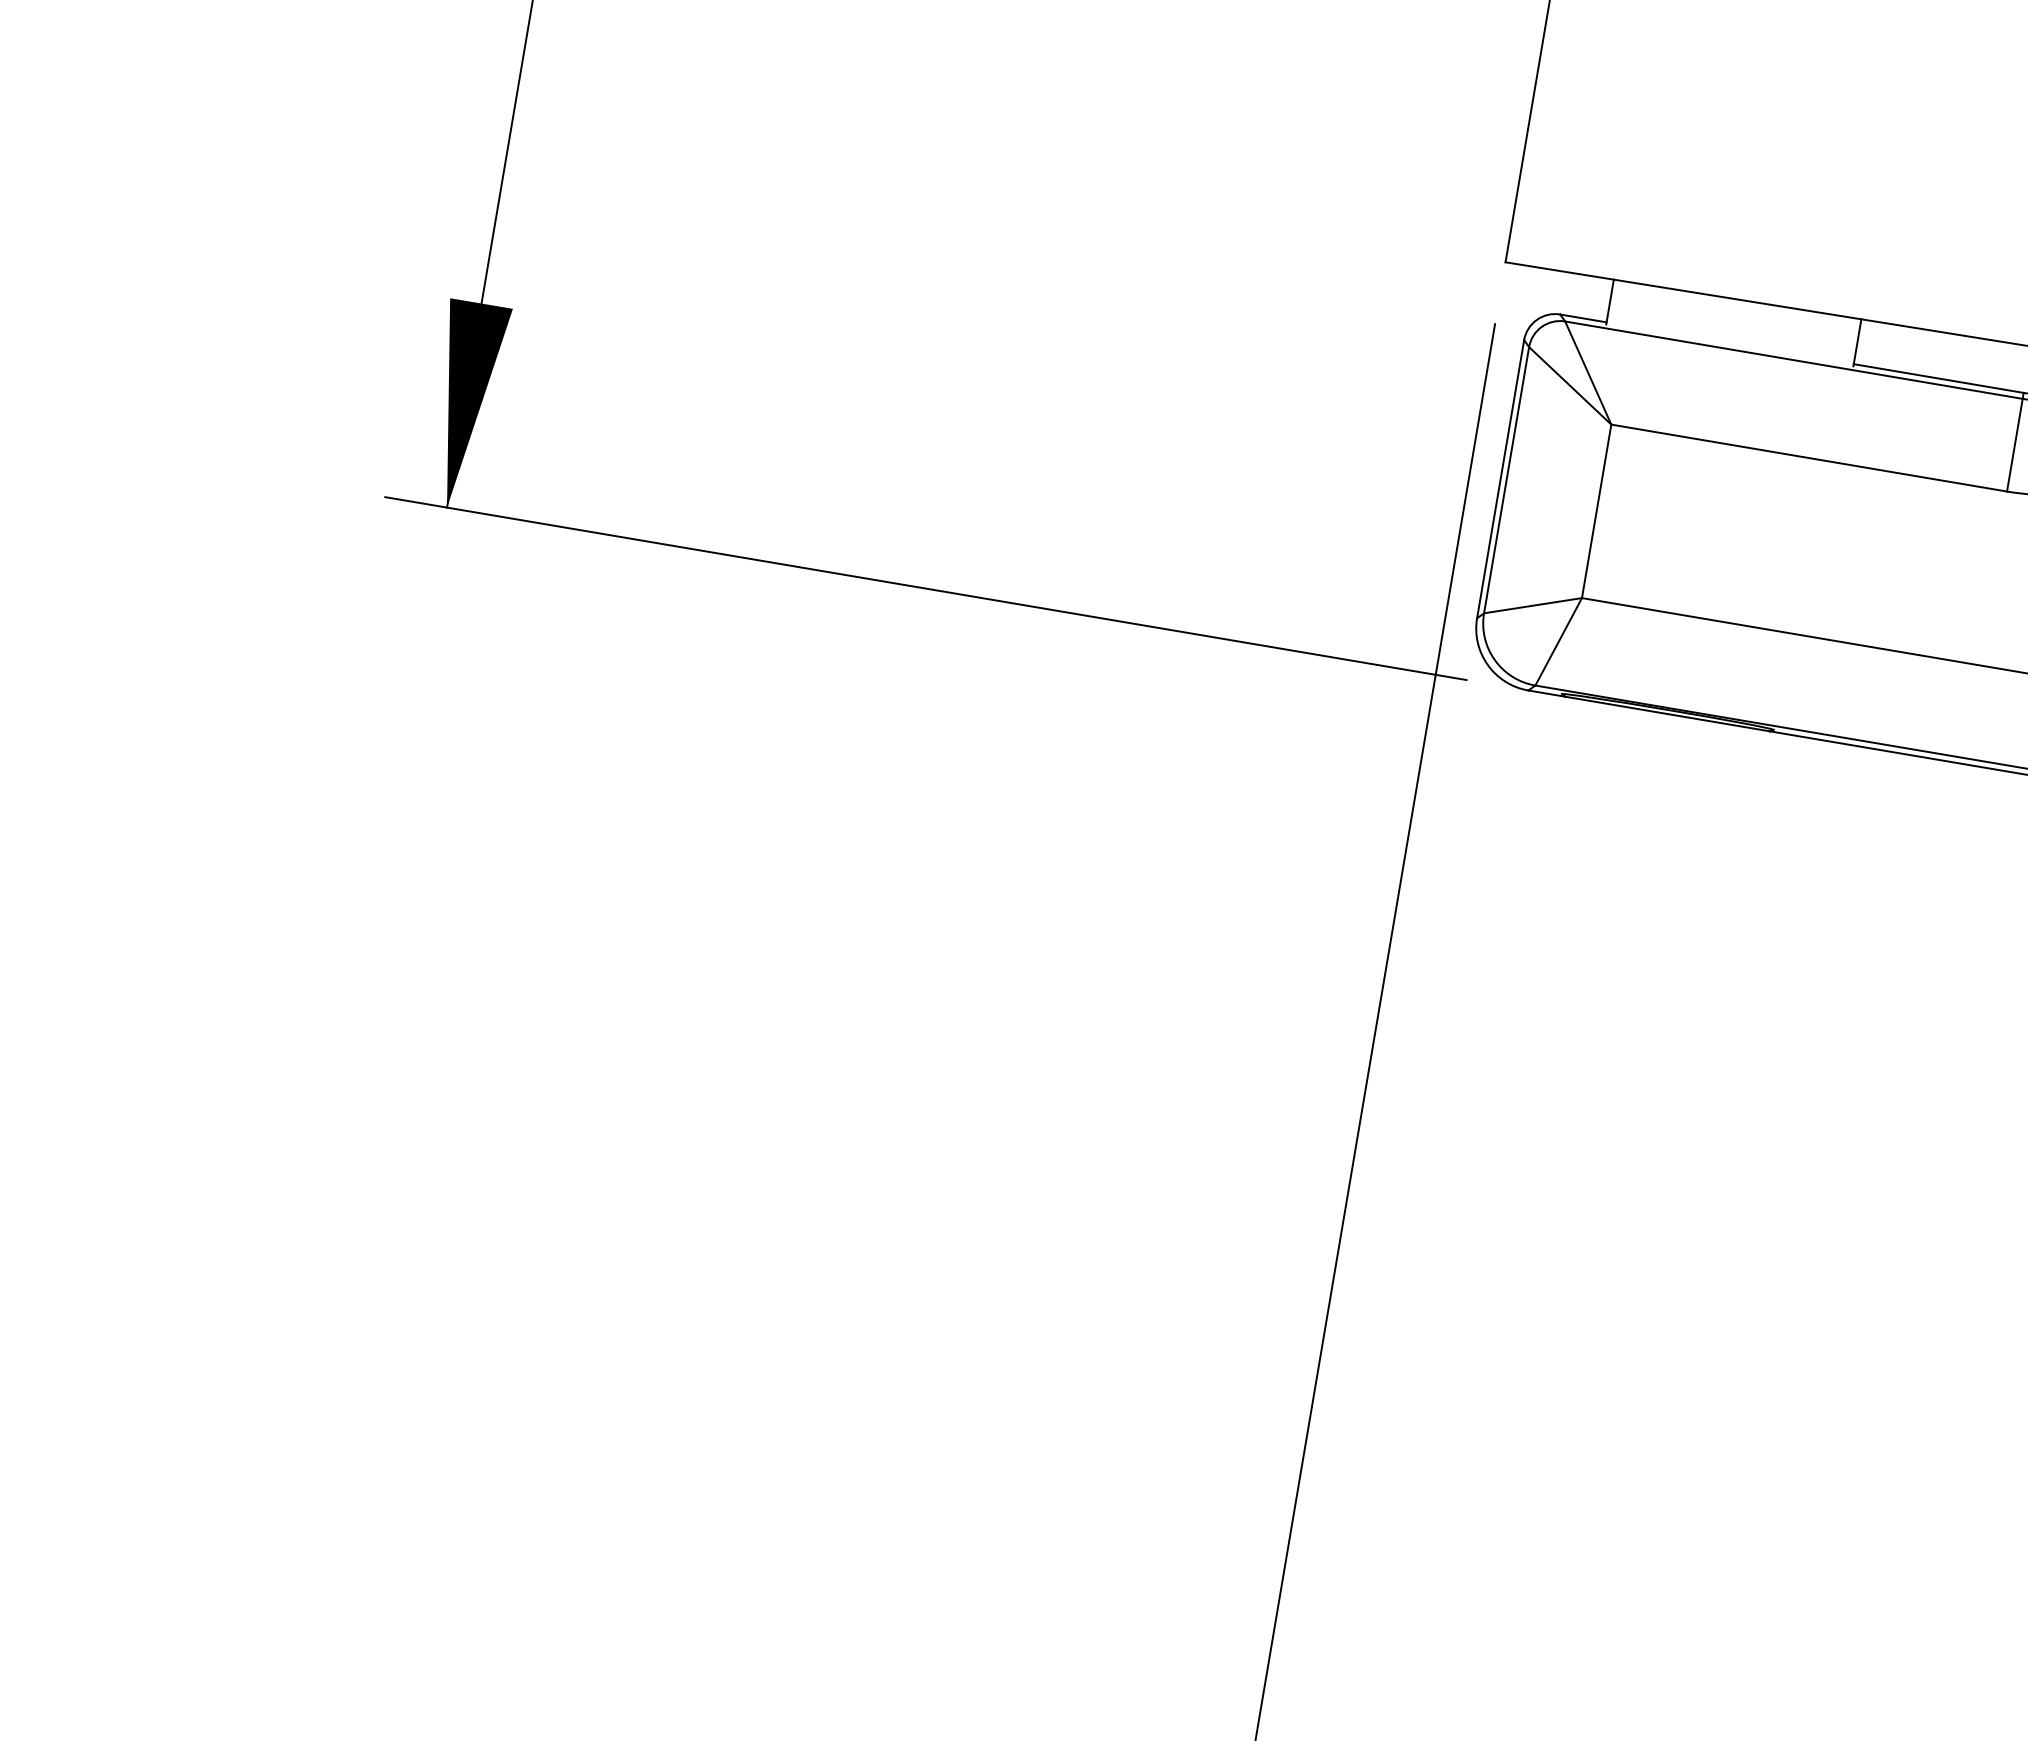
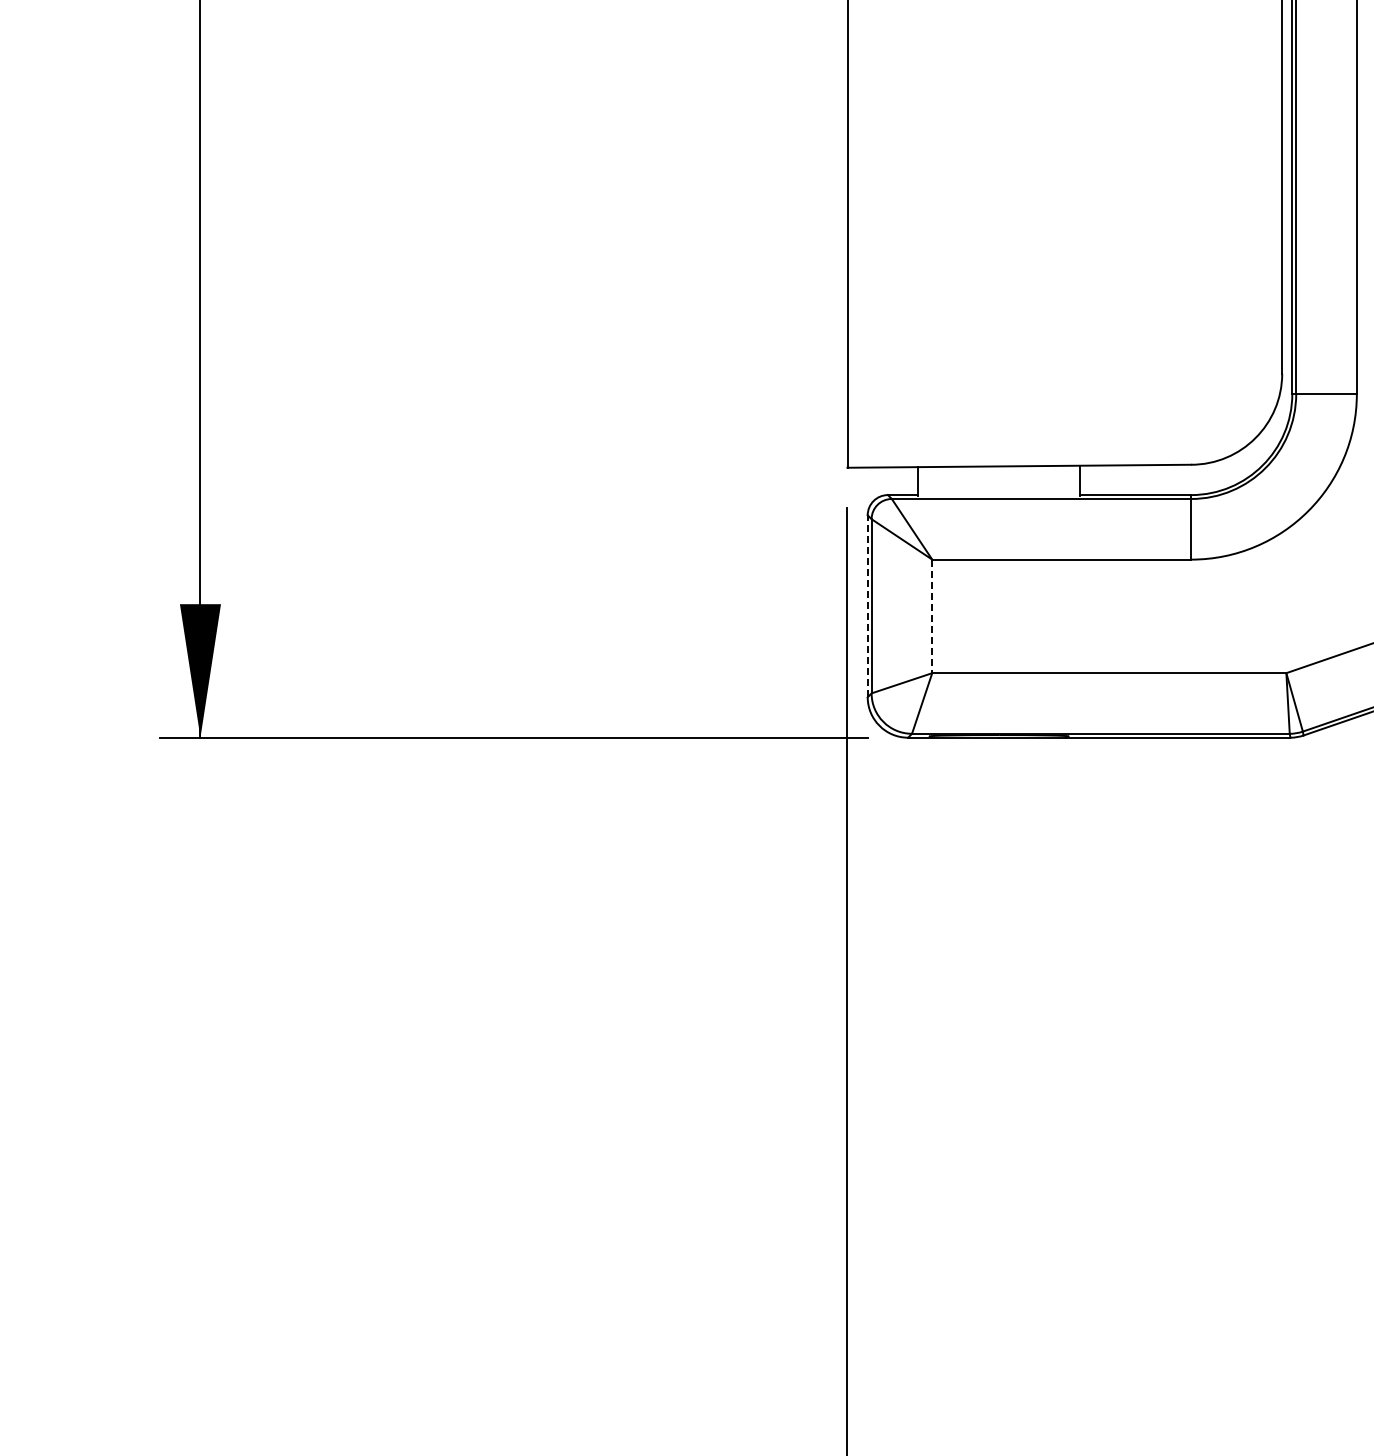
line: (1500, 479) -> (867, 606), solid -> dashed
line: (1596, 511) -> (932, 616), solid -> dashed

